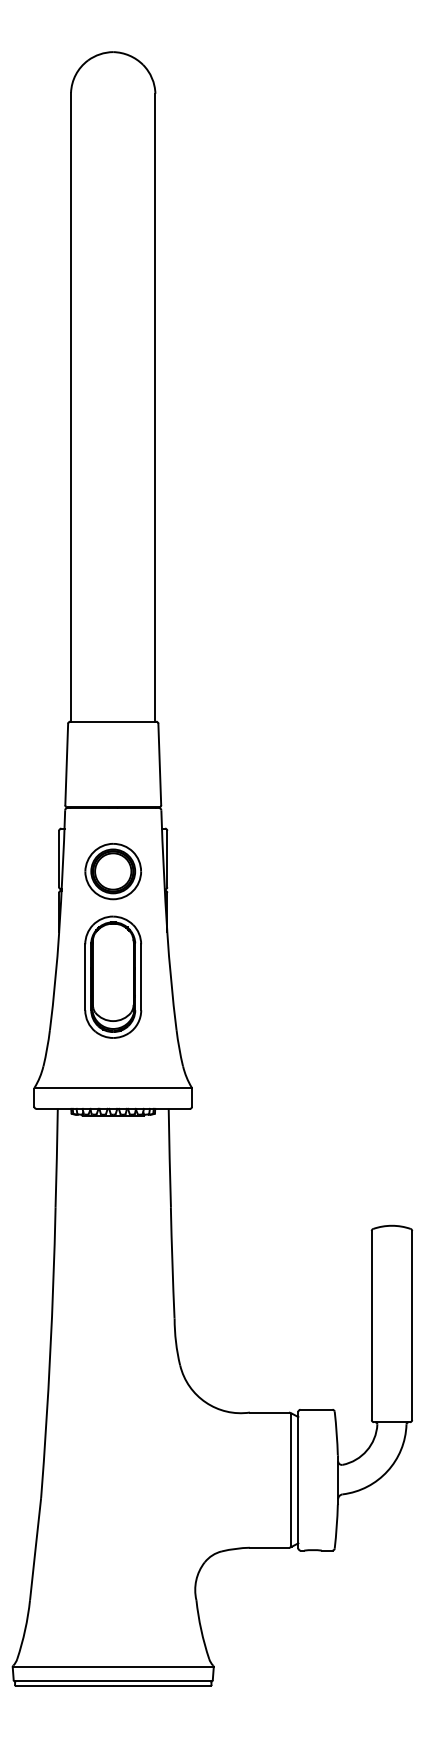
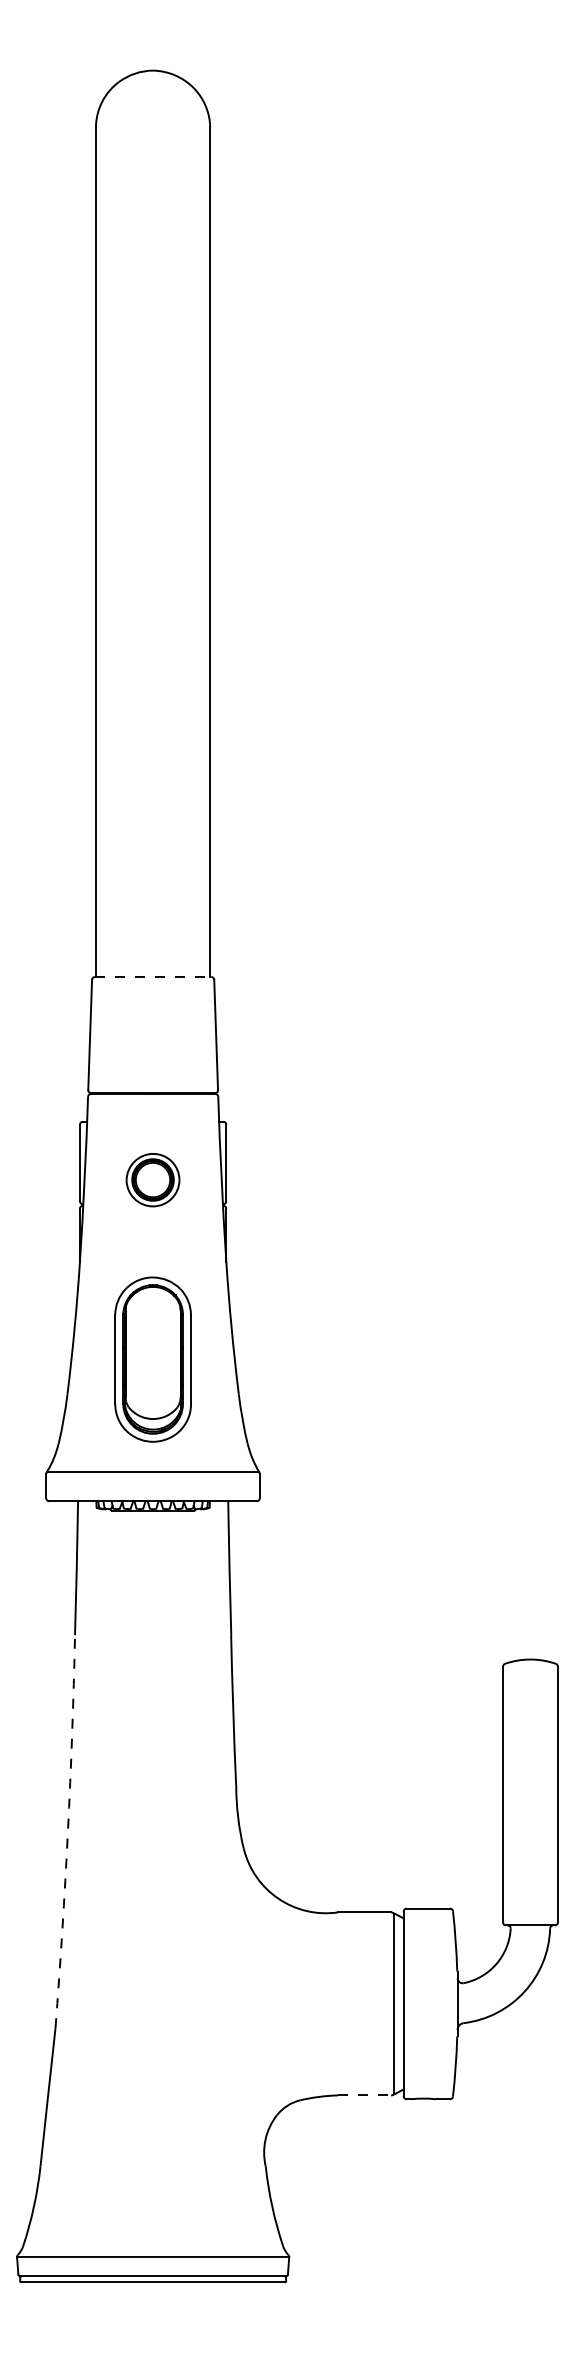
line: (113, 721) -> (153, 976), solid -> dashed
part: (112, 871) -> (152, 1179), size x0.7
part: (113, 976) -> (153, 1358), moved
arc: (50, 1353) -> (68, 1832), solid -> dashed
line: (269, 1547) -> (364, 2095), solid -> dashed

